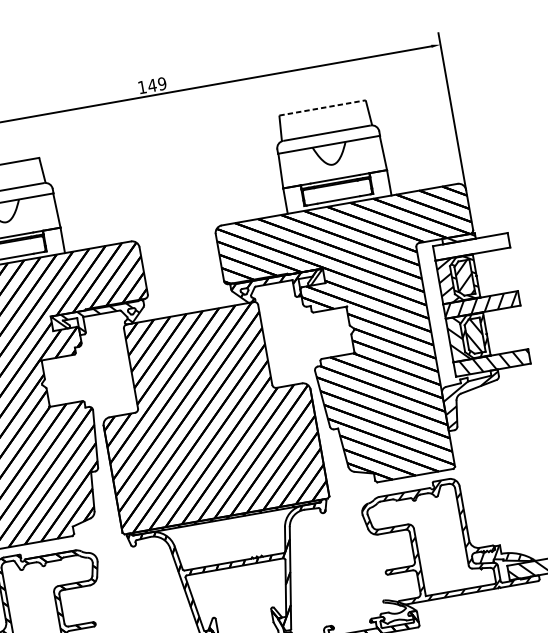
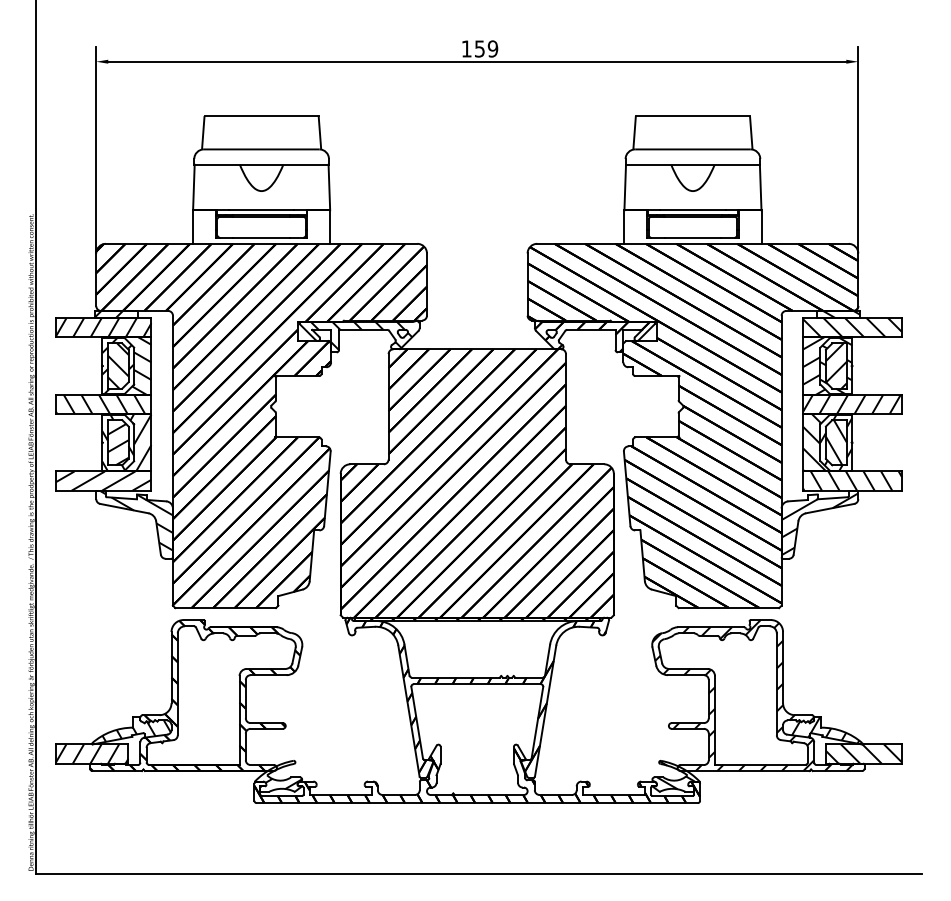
text: (151, 85) -> (479, 48), 149 -> 159
line: (323, 108) -> (693, 116), dashed -> solid
hatch: (471, 246) -> (852, 327), added
hatch: (397, 609) -> (675, 775), added

